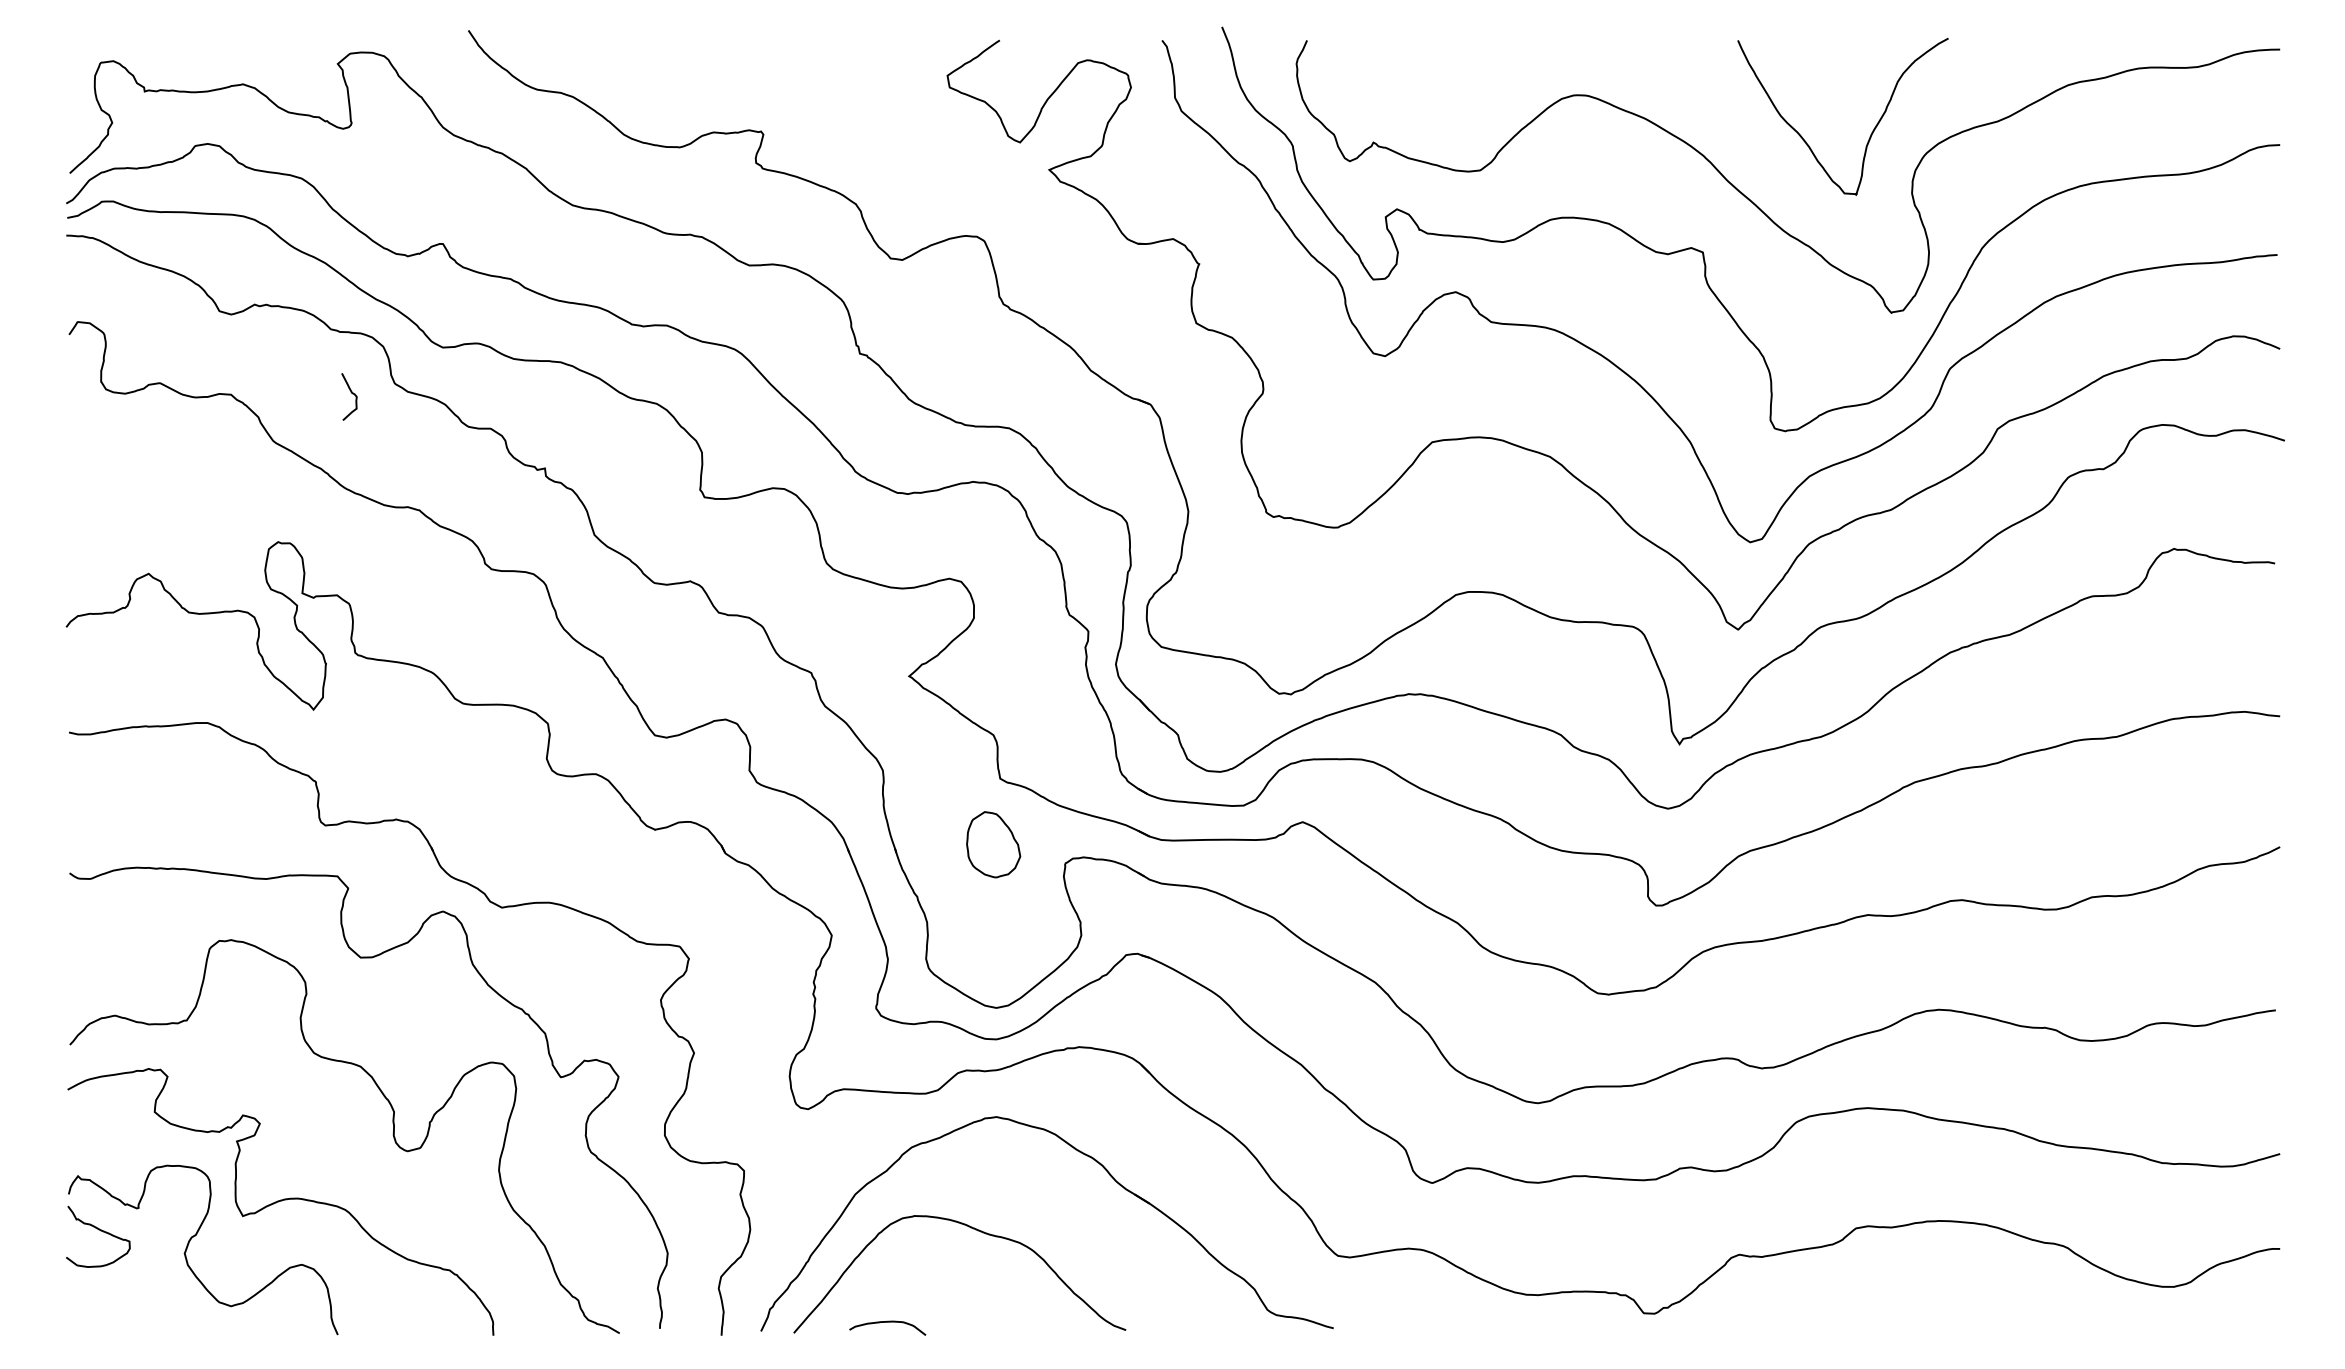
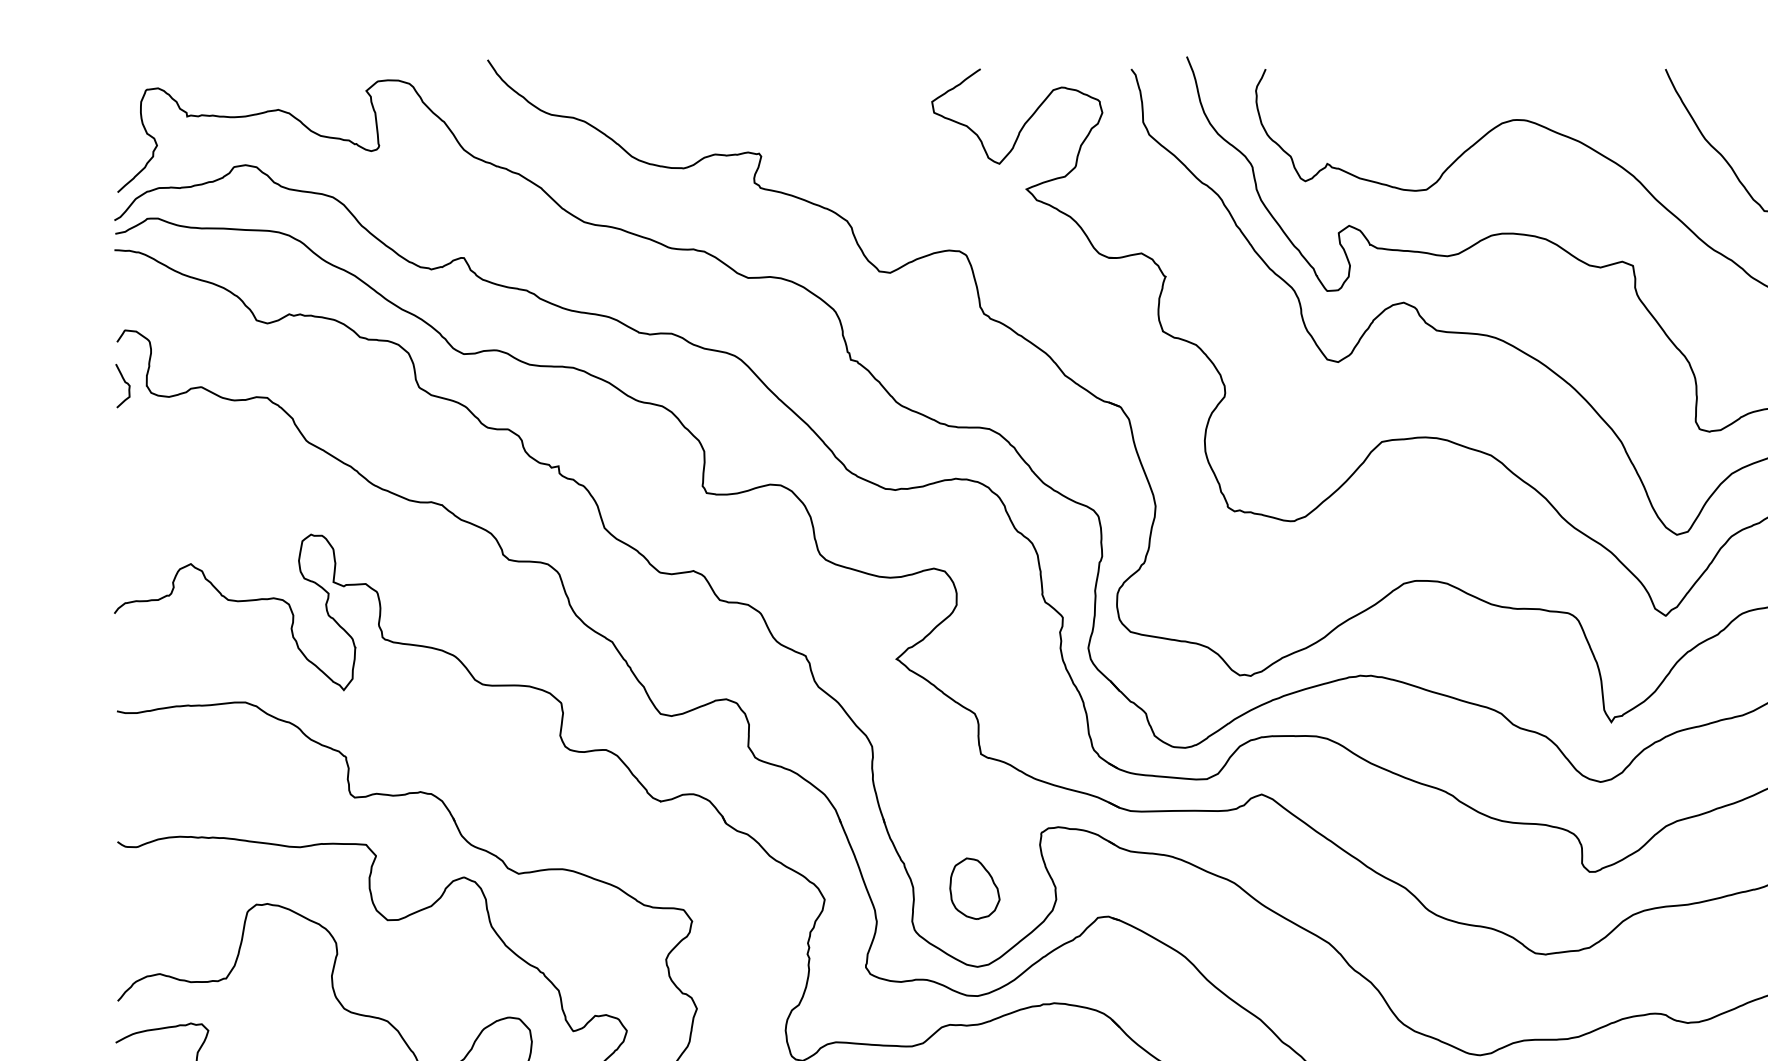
curve: (351, 393) -> (124, 382), moved
part: (993, 844) -> (974, 888), moved

